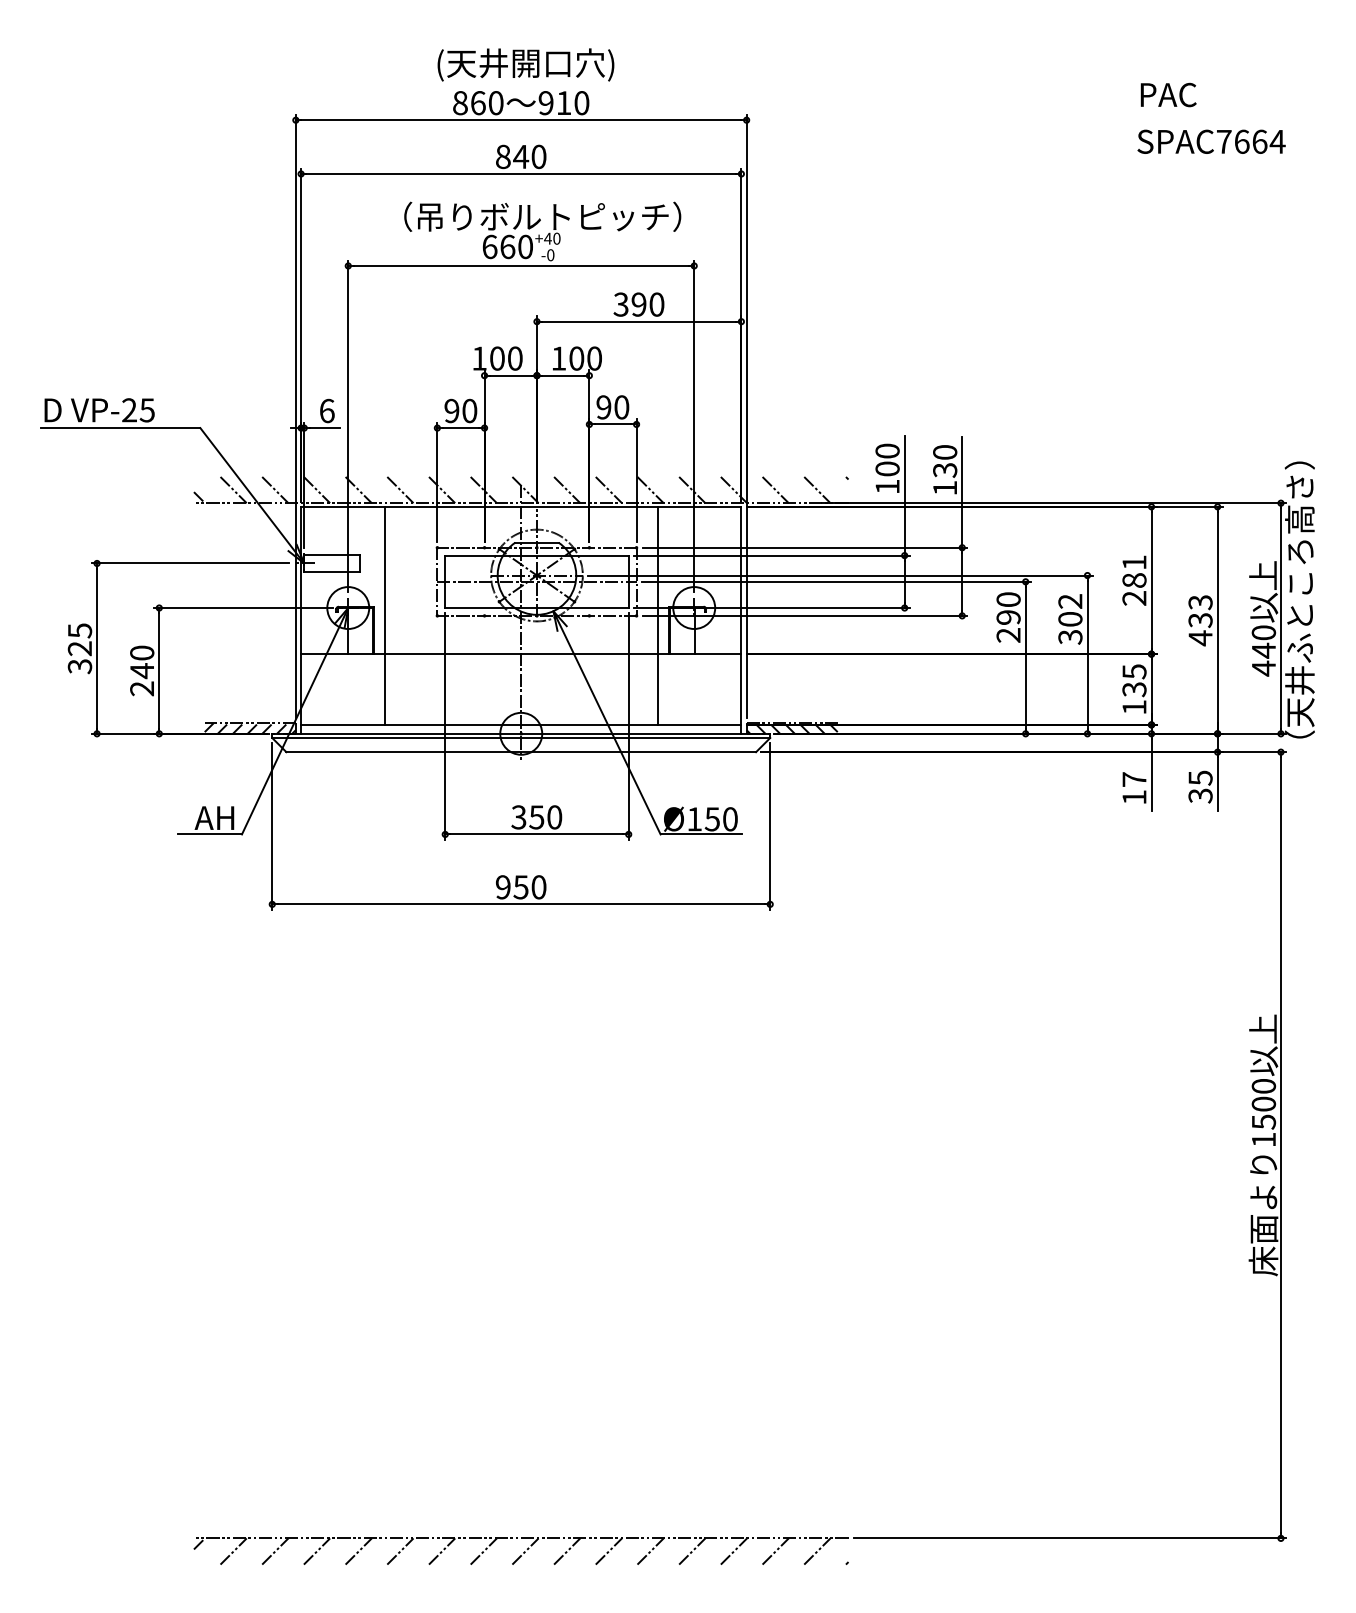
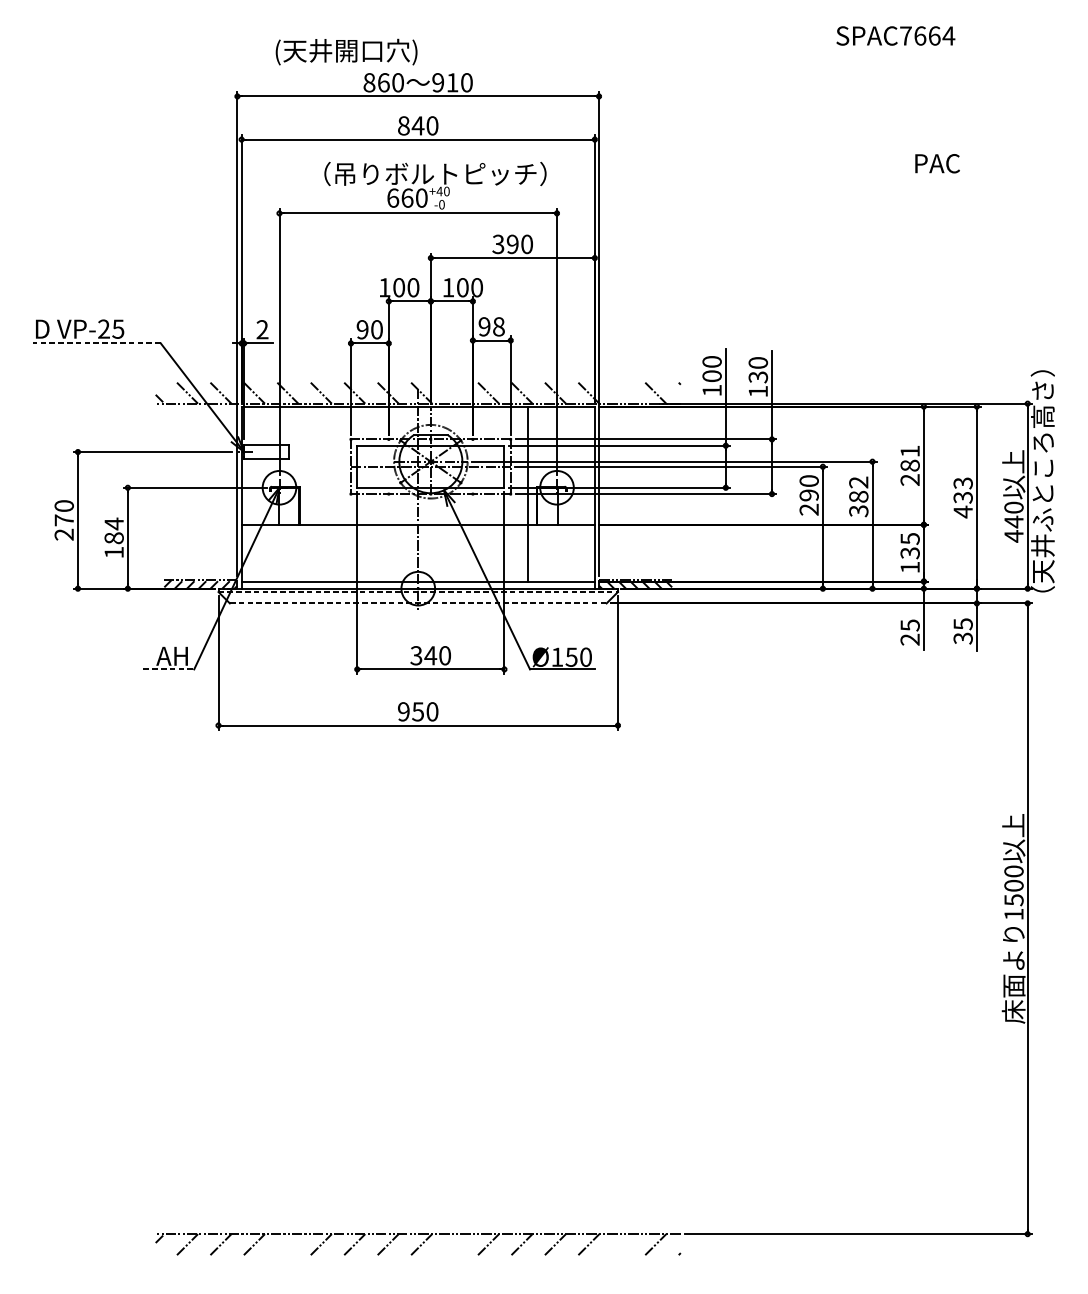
text: (525, 64) -> (346, 51), moved
text: (1168, 94) -> (937, 163), moved
text: (1211, 141) -> (895, 35), moved
text: (621, 407) -> (498, 326), 90 -> 98
text: (326, 410) -> (262, 329), 6 -> 2
line: (120, 428) -> (96, 343), solid -> dashed
line: (567, 489) -> (455, 392), removed
line: (775, 489) -> (622, 392), removed
line: (384, 615) -> (308, 493), removed
text: (1070, 618) -> (858, 496), 302 -> 382
text: (79, 648) -> (63, 520), 325 -> 270
text: (142, 670) -> (114, 537), 240 -> 184
line: (521, 738) -> (418, 592), solid -> dashed
line: (521, 752) -> (418, 603), solid -> dashed
text: (1134, 788) -> (910, 632), 17 -> 25
text: (536, 817) -> (430, 655), 350 -> 340
line: (210, 834) -> (168, 669), solid -> dashed
line: (358, 1551) -> (287, 1244), removed
line: (567, 1551) -> (455, 1244), removed
line: (775, 1551) -> (622, 1244), removed

